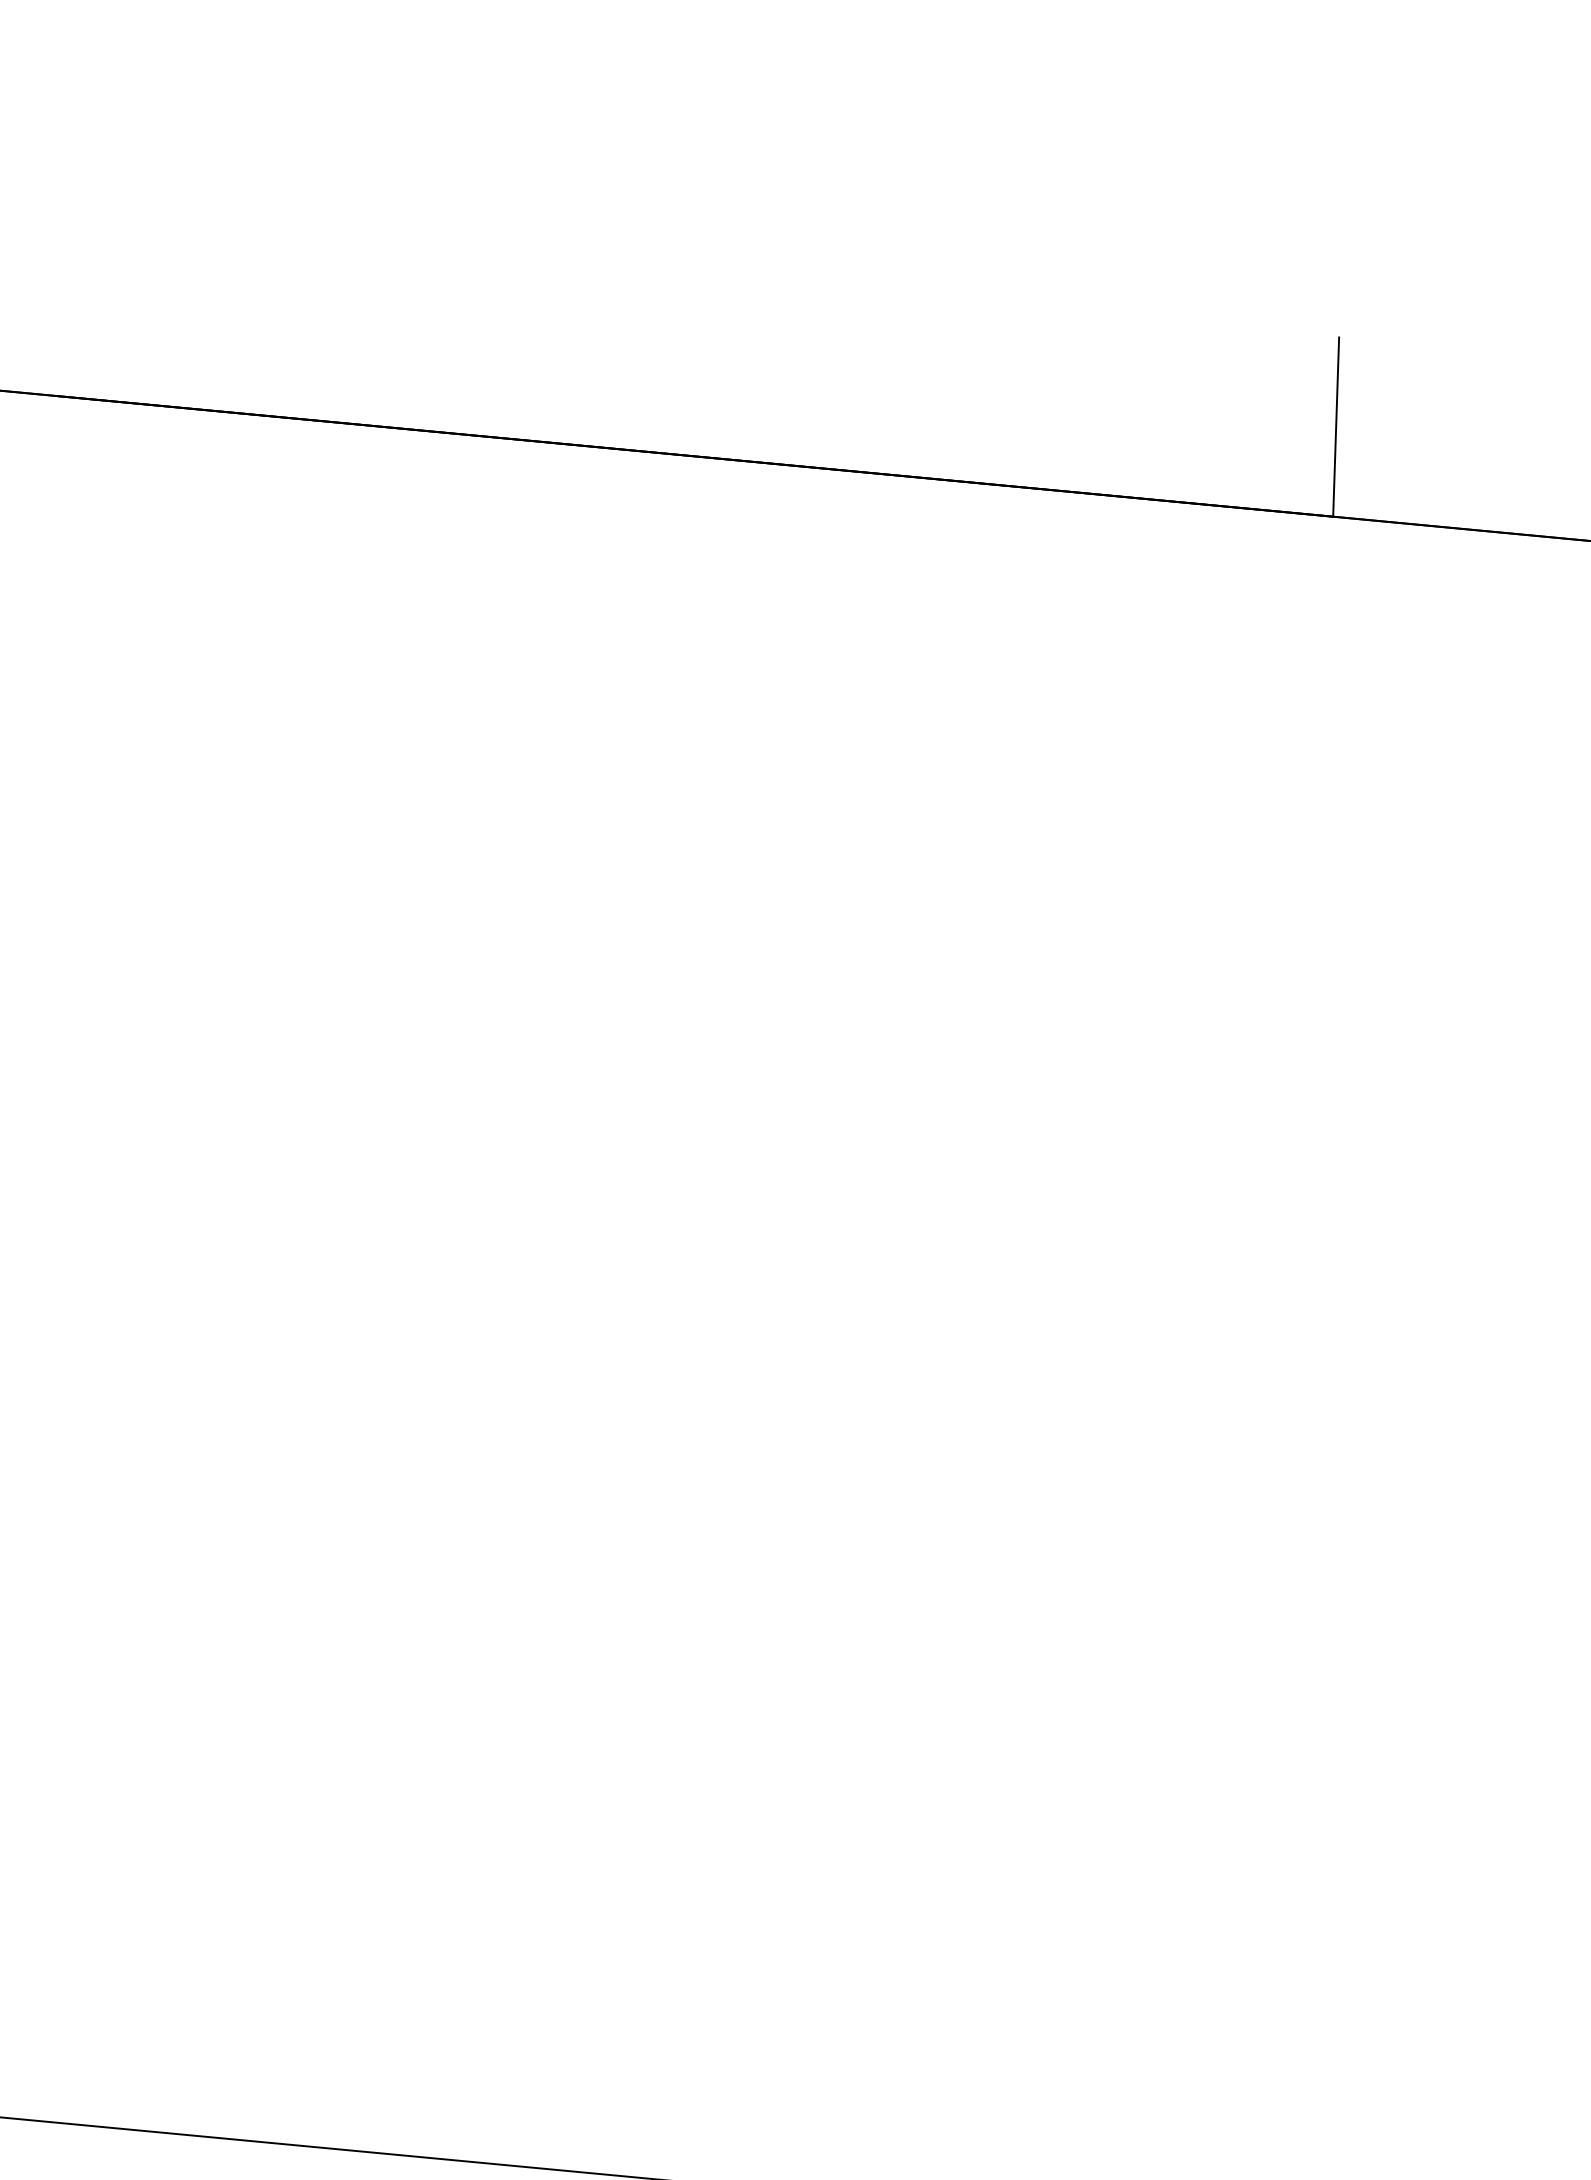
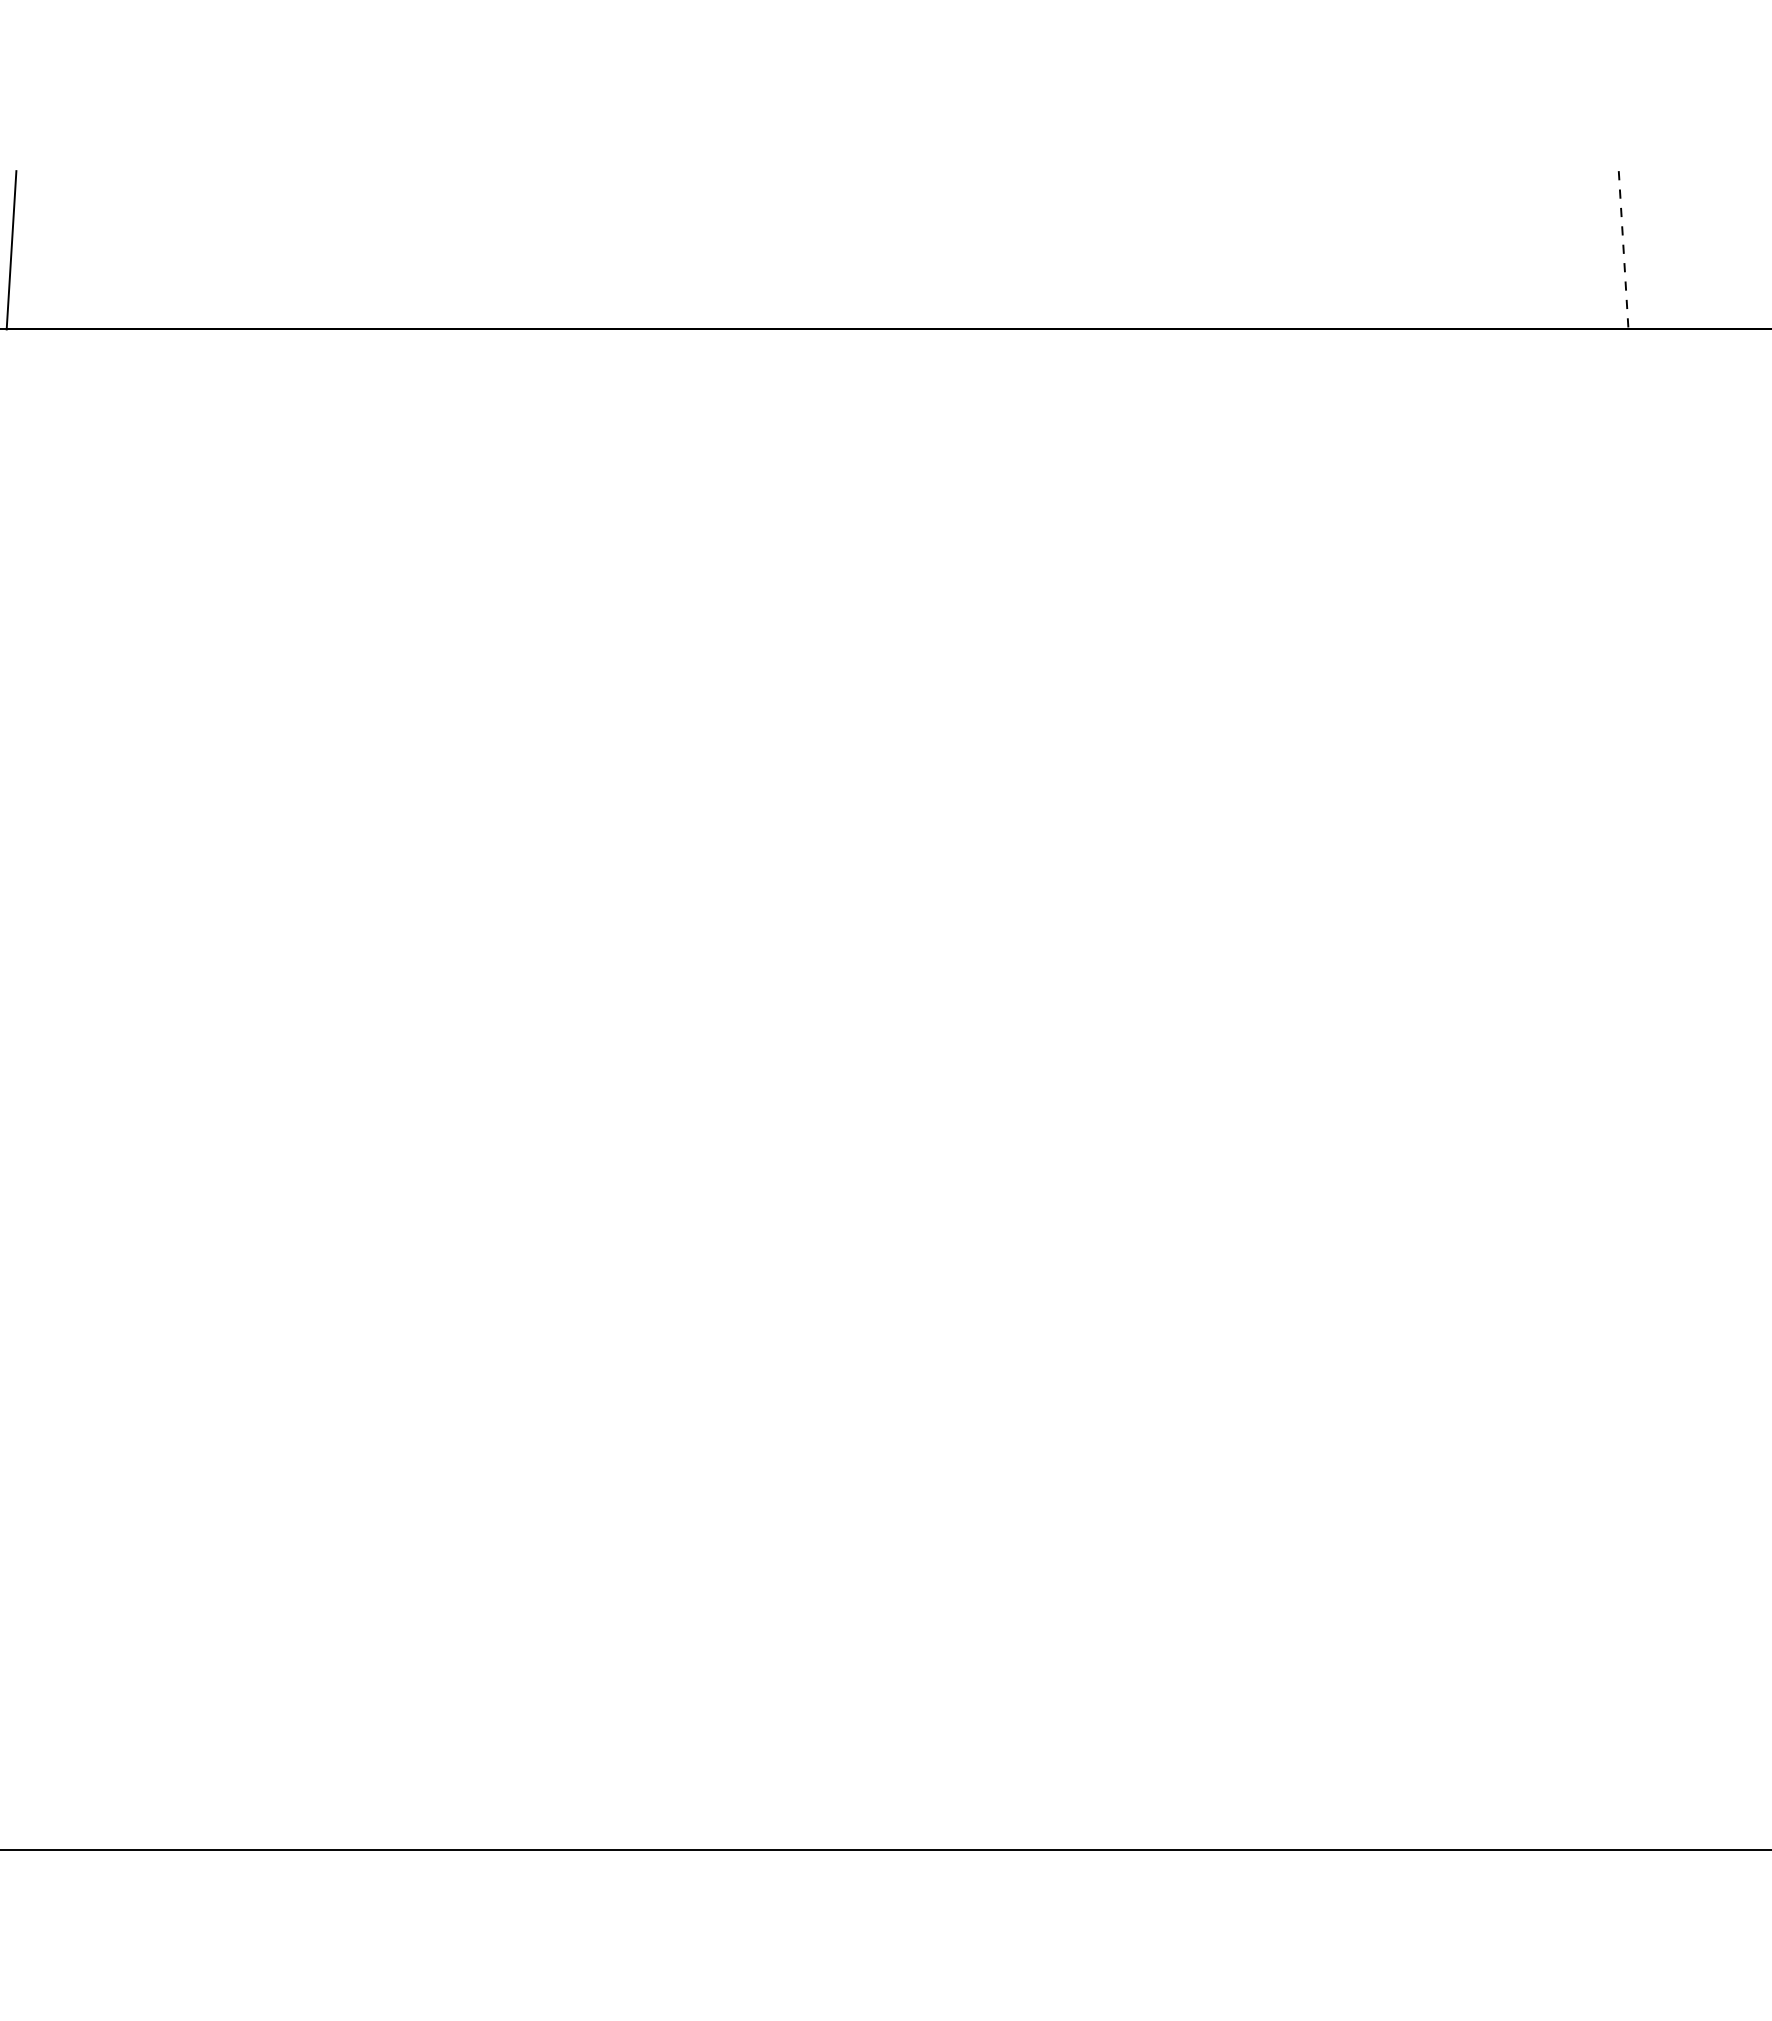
line: (1335, 427) -> (1623, 250), solid -> dashed

